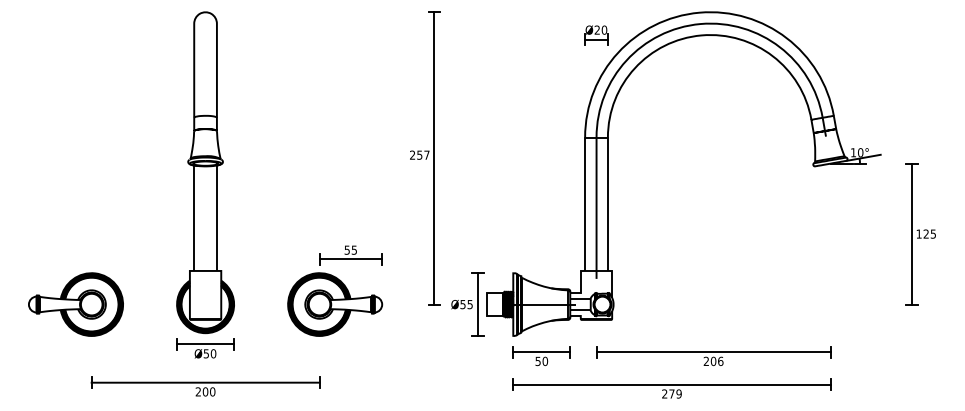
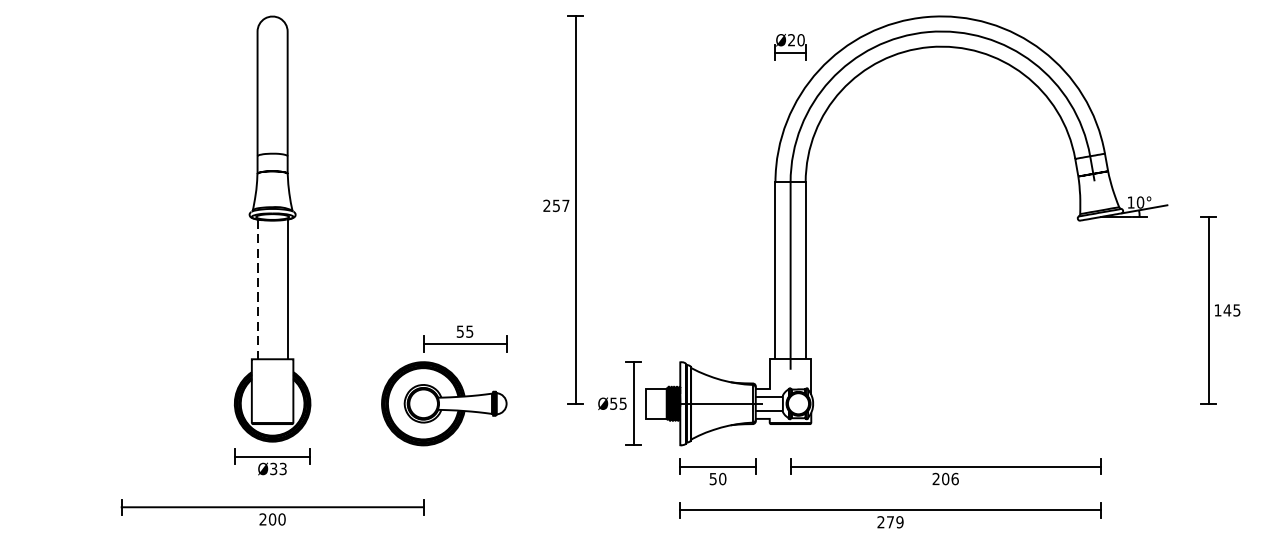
line: (194, 218) -> (257, 289), solid -> dashed
text: (926, 233) -> (1227, 309), 125 -> 145
part: (75, 304) -> (100, 403), removed
text: (210, 353) -> (279, 468), Ø50 -> Ø33

